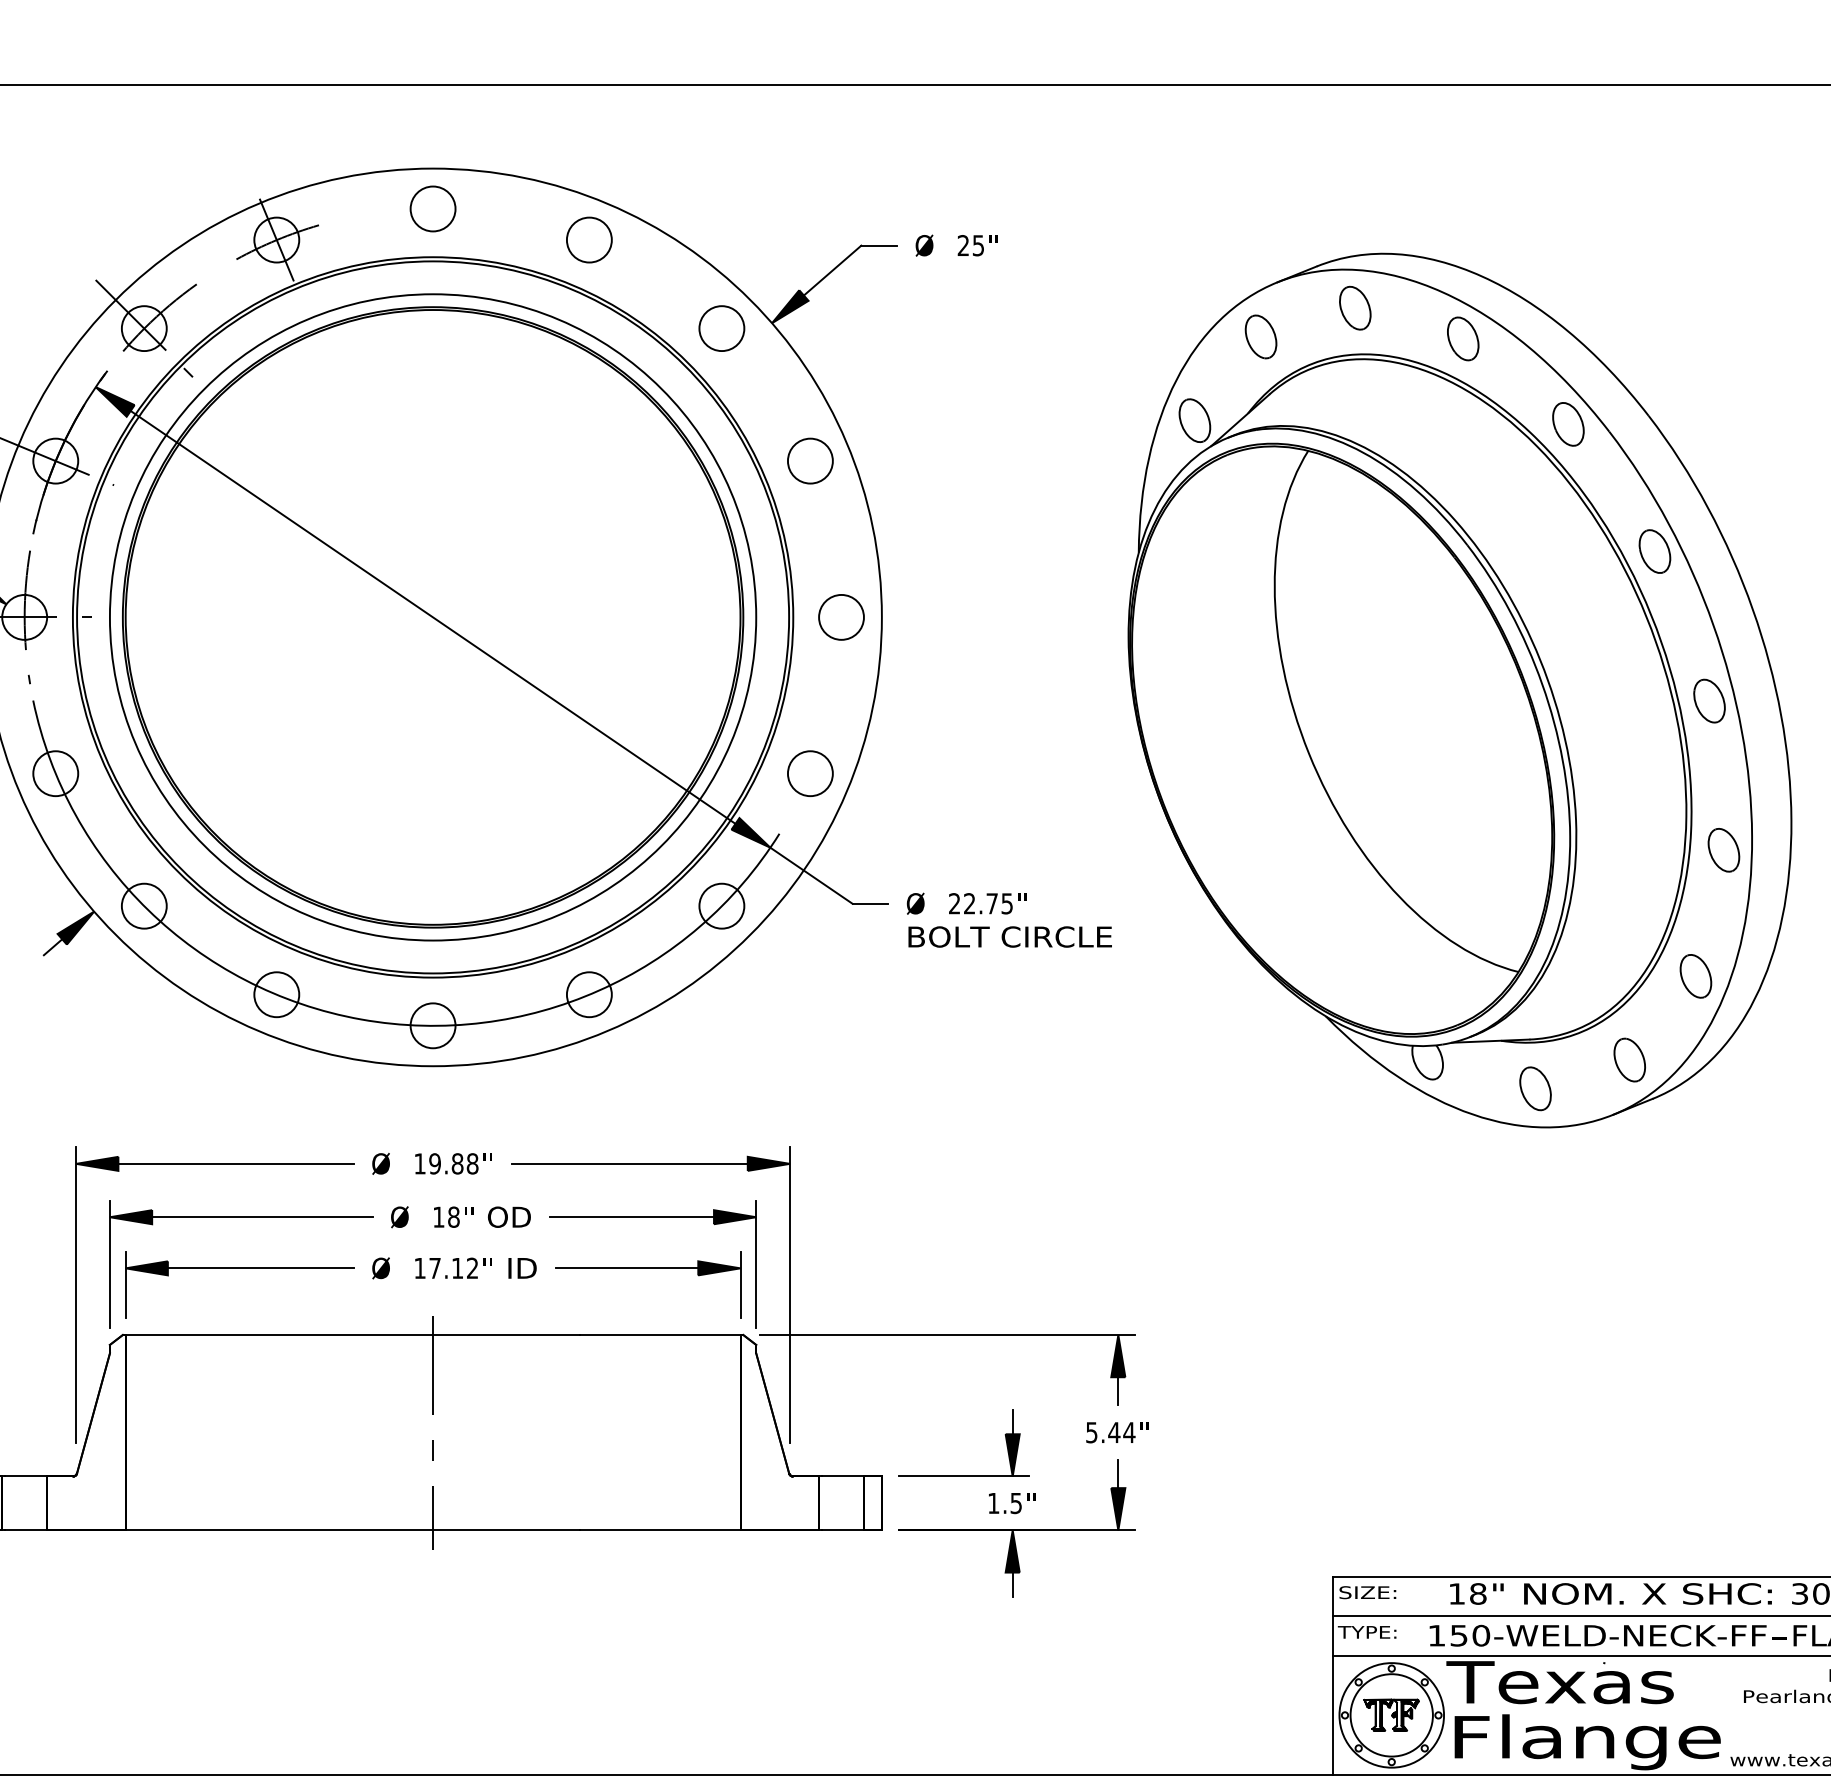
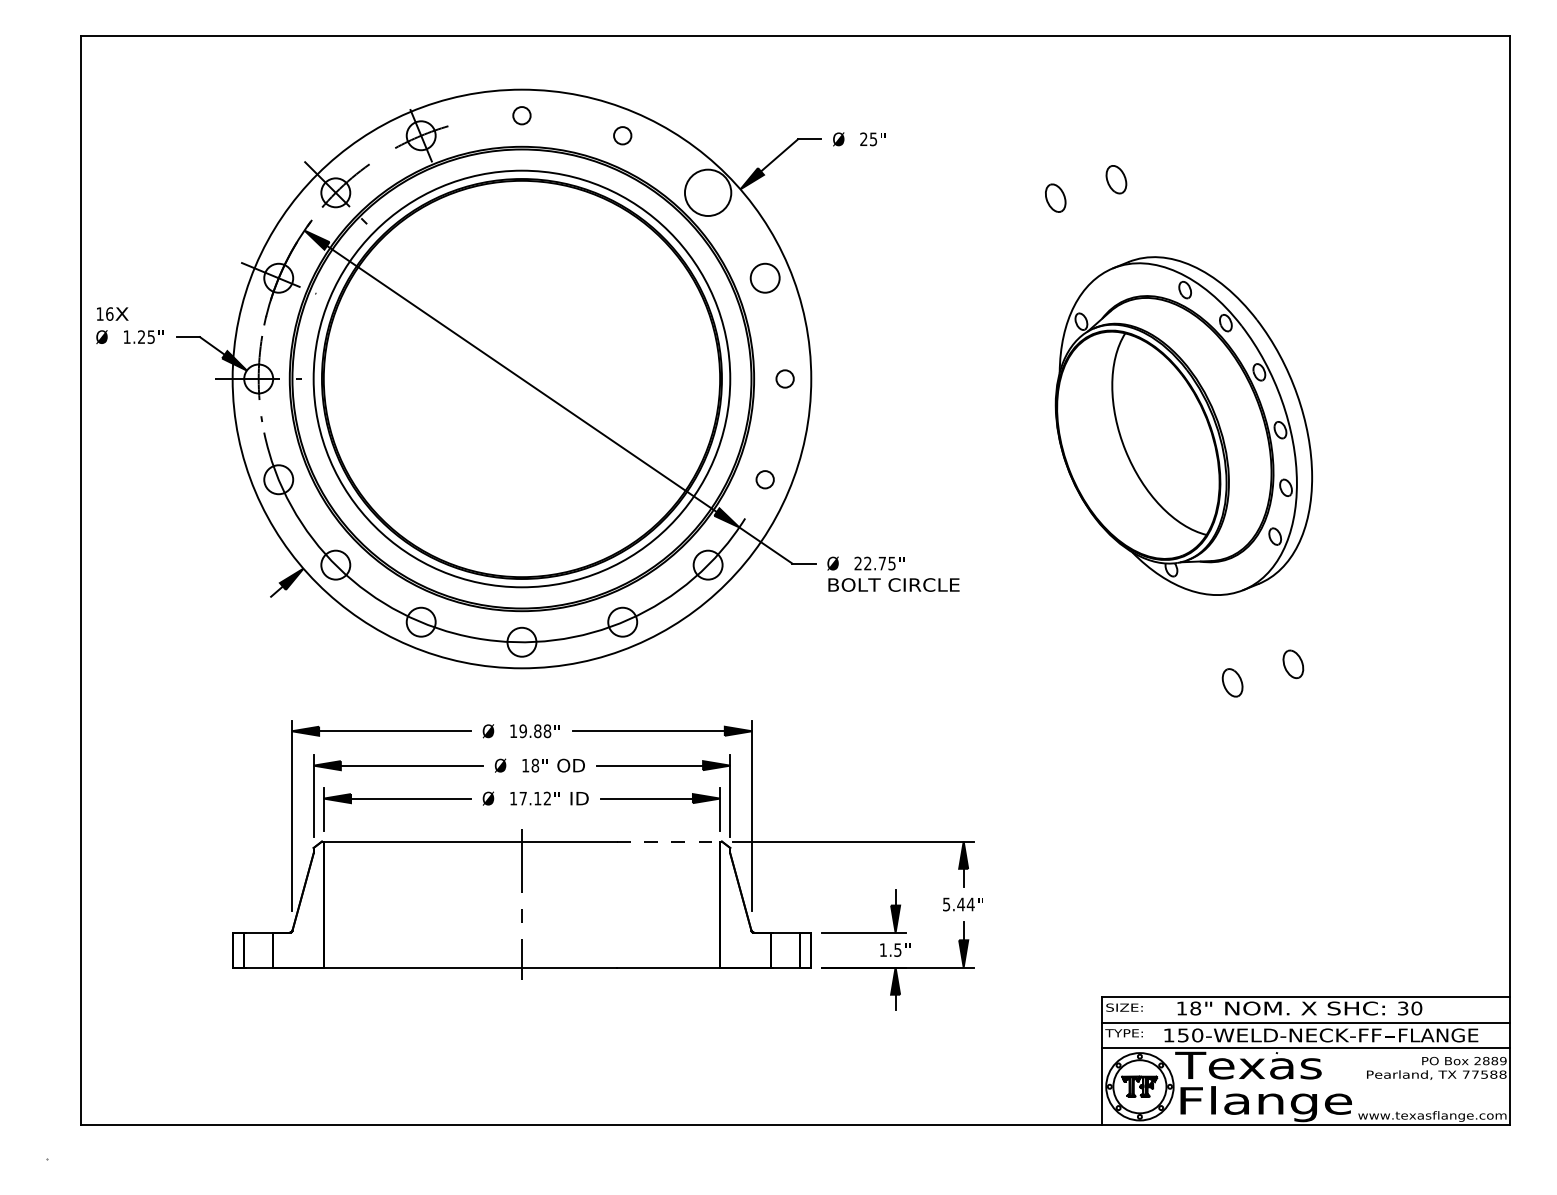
circle: (432, 208) -> (521, 115), size x0.6
circle: (589, 239) -> (622, 135), size x0.6
circle: (720, 328) -> (707, 192), size x1.6
circle: (840, 616) -> (784, 378), size x0.6
part: (1459, 689) -> (1183, 425), size x0.6
circle: (809, 773) -> (764, 479), size x0.6
line: (660, 1334) -> (668, 841), solid -> dashed

